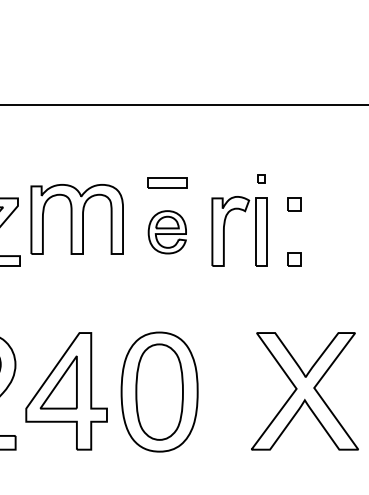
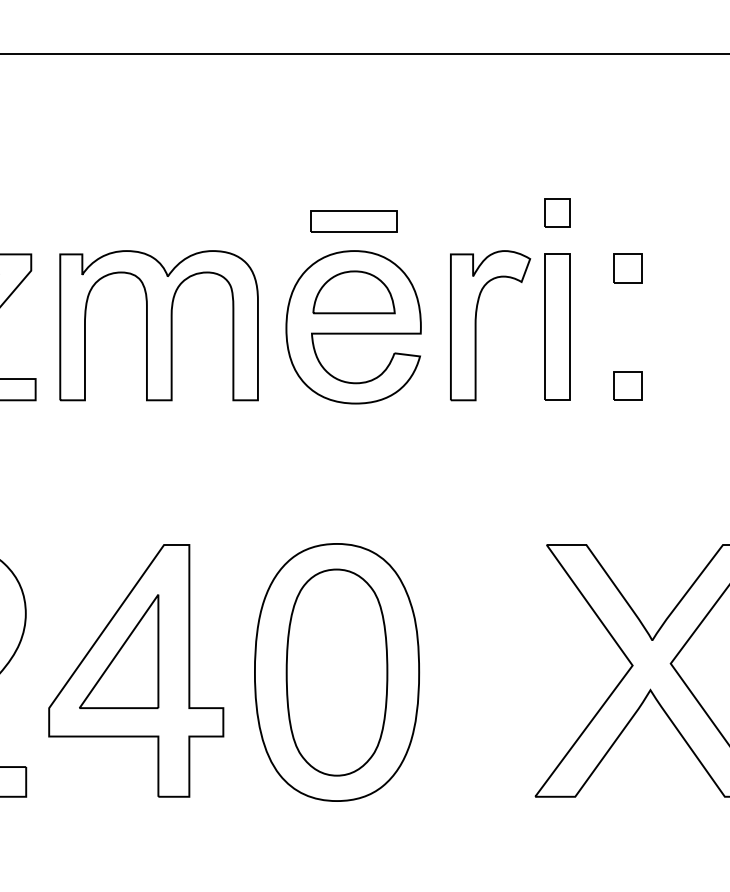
part: (261, 179) -> (556, 213), size x1.67
part: (76, 219) -> (157, 325), moved
part: (167, 232) -> (353, 327), size x1.67

